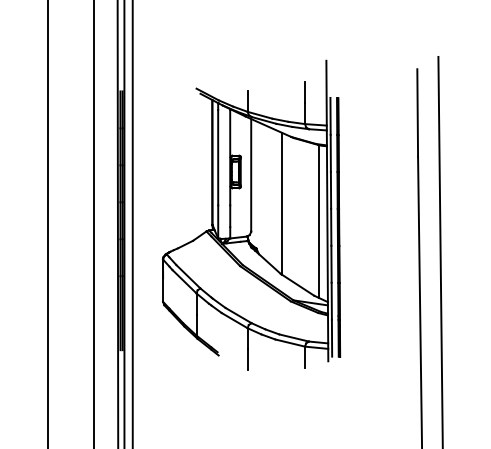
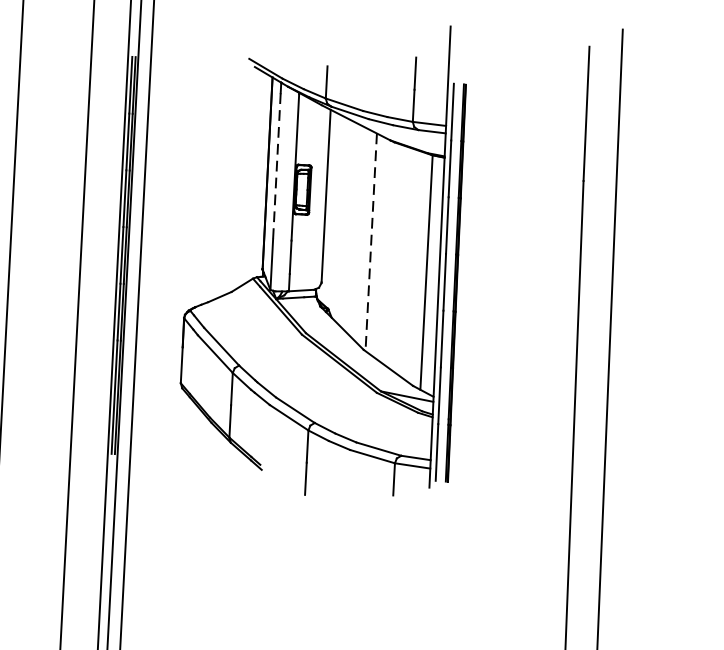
line: (218, 157) -> (277, 166), solid -> dashed
line: (282, 203) -> (371, 241), solid -> dashed

